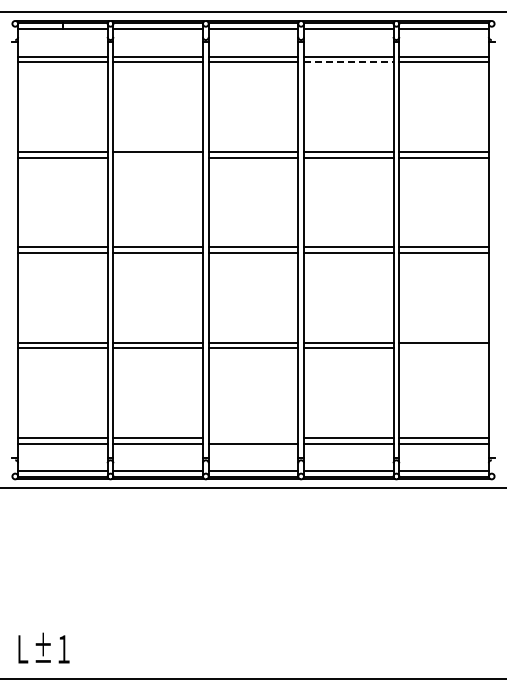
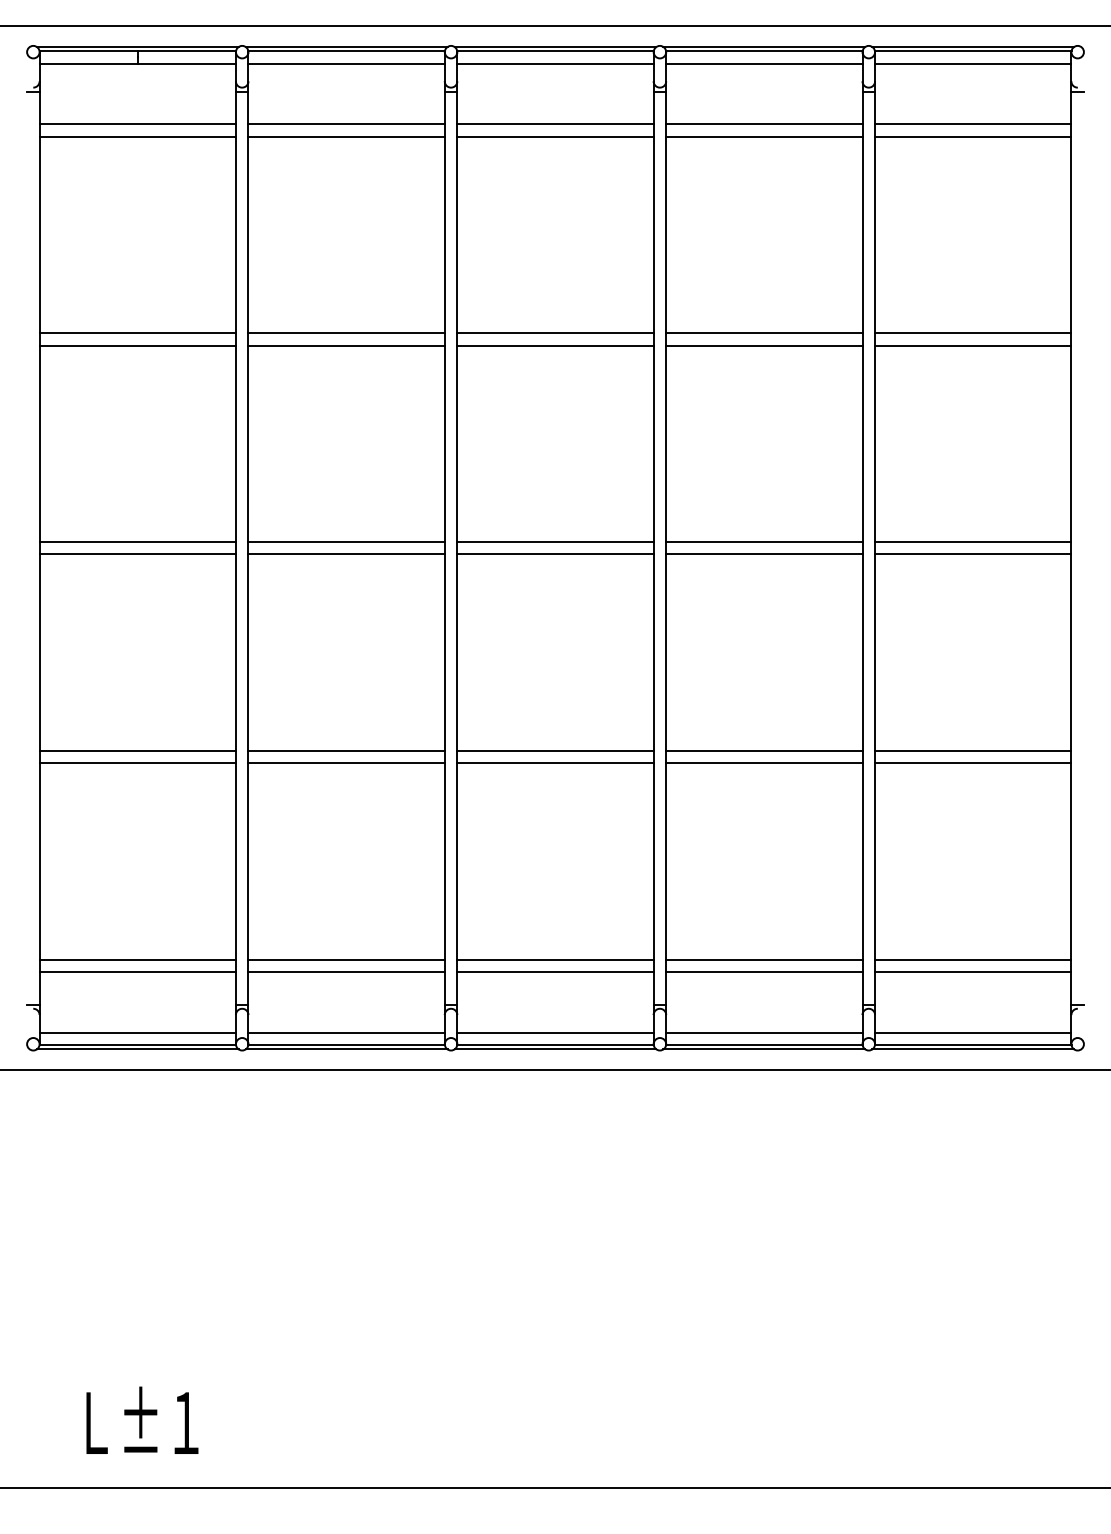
line: (348, 62) -> (763, 136), dashed -> solid
line: (157, 157) -> (345, 345), added
line: (443, 348) -> (971, 763), added
line: (253, 437) -> (555, 958), added
text: (43, 647) -> (141, 1419), moved

